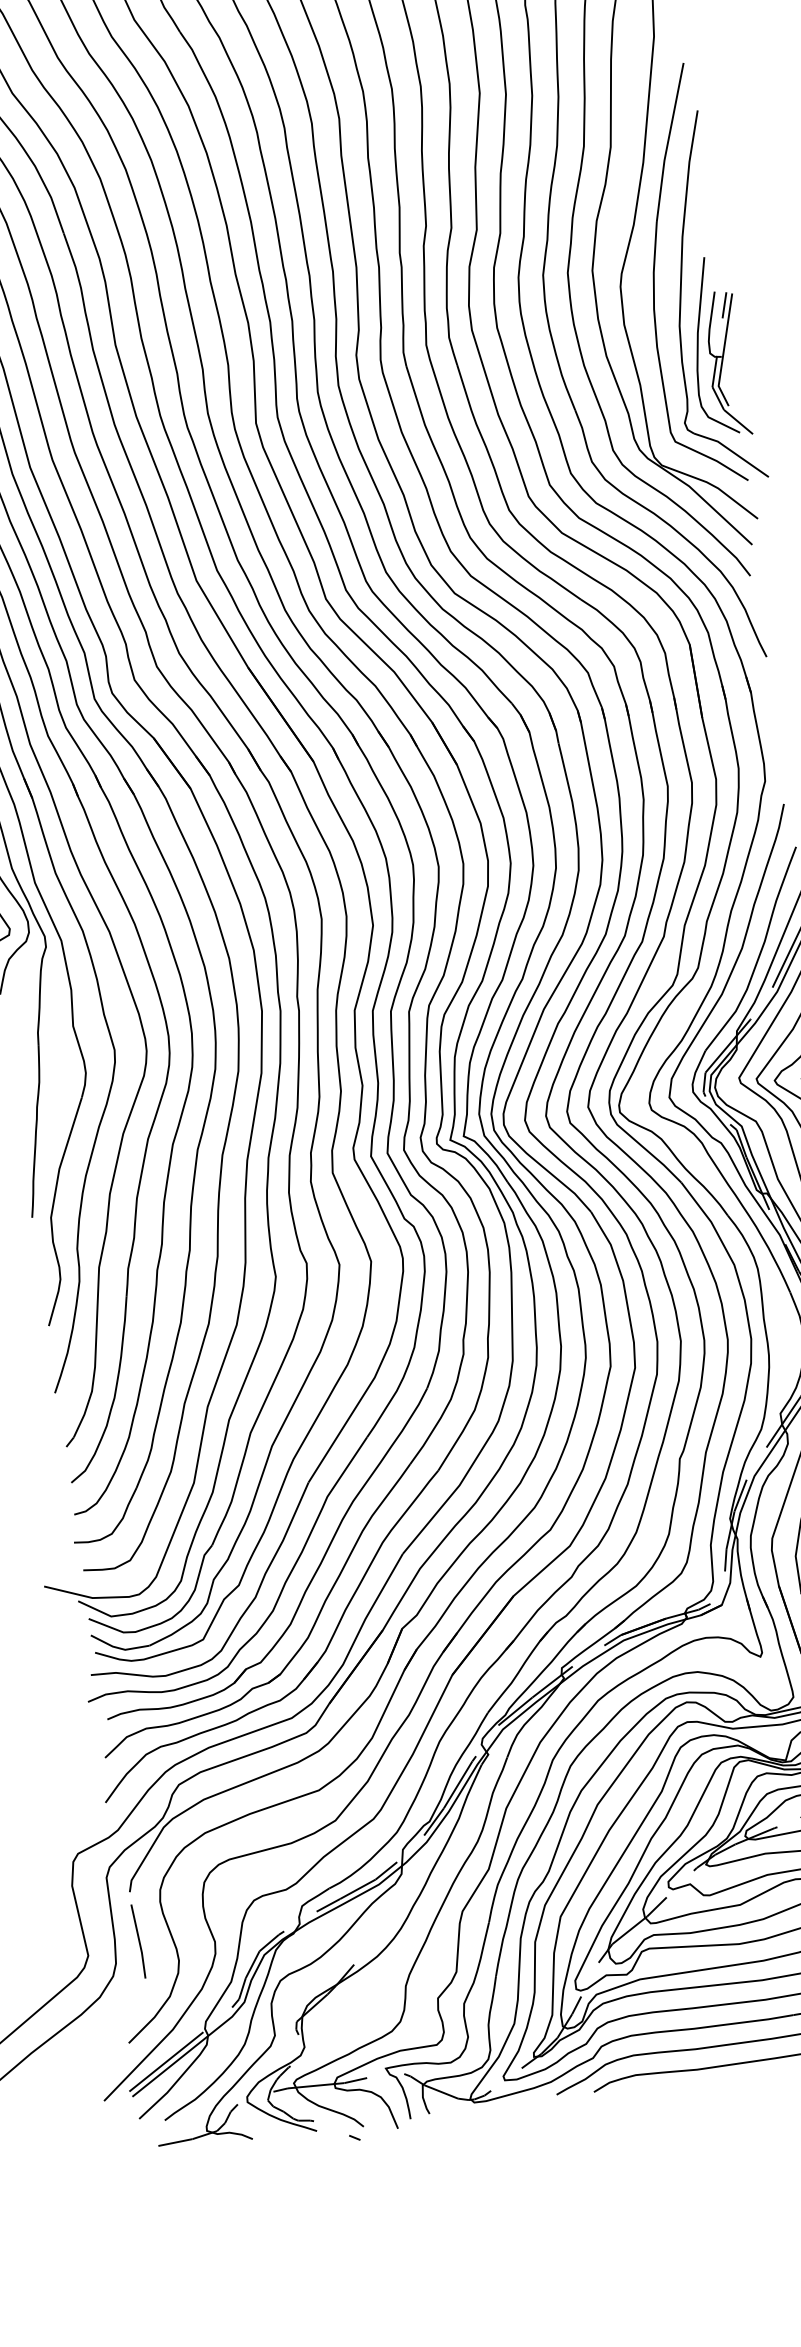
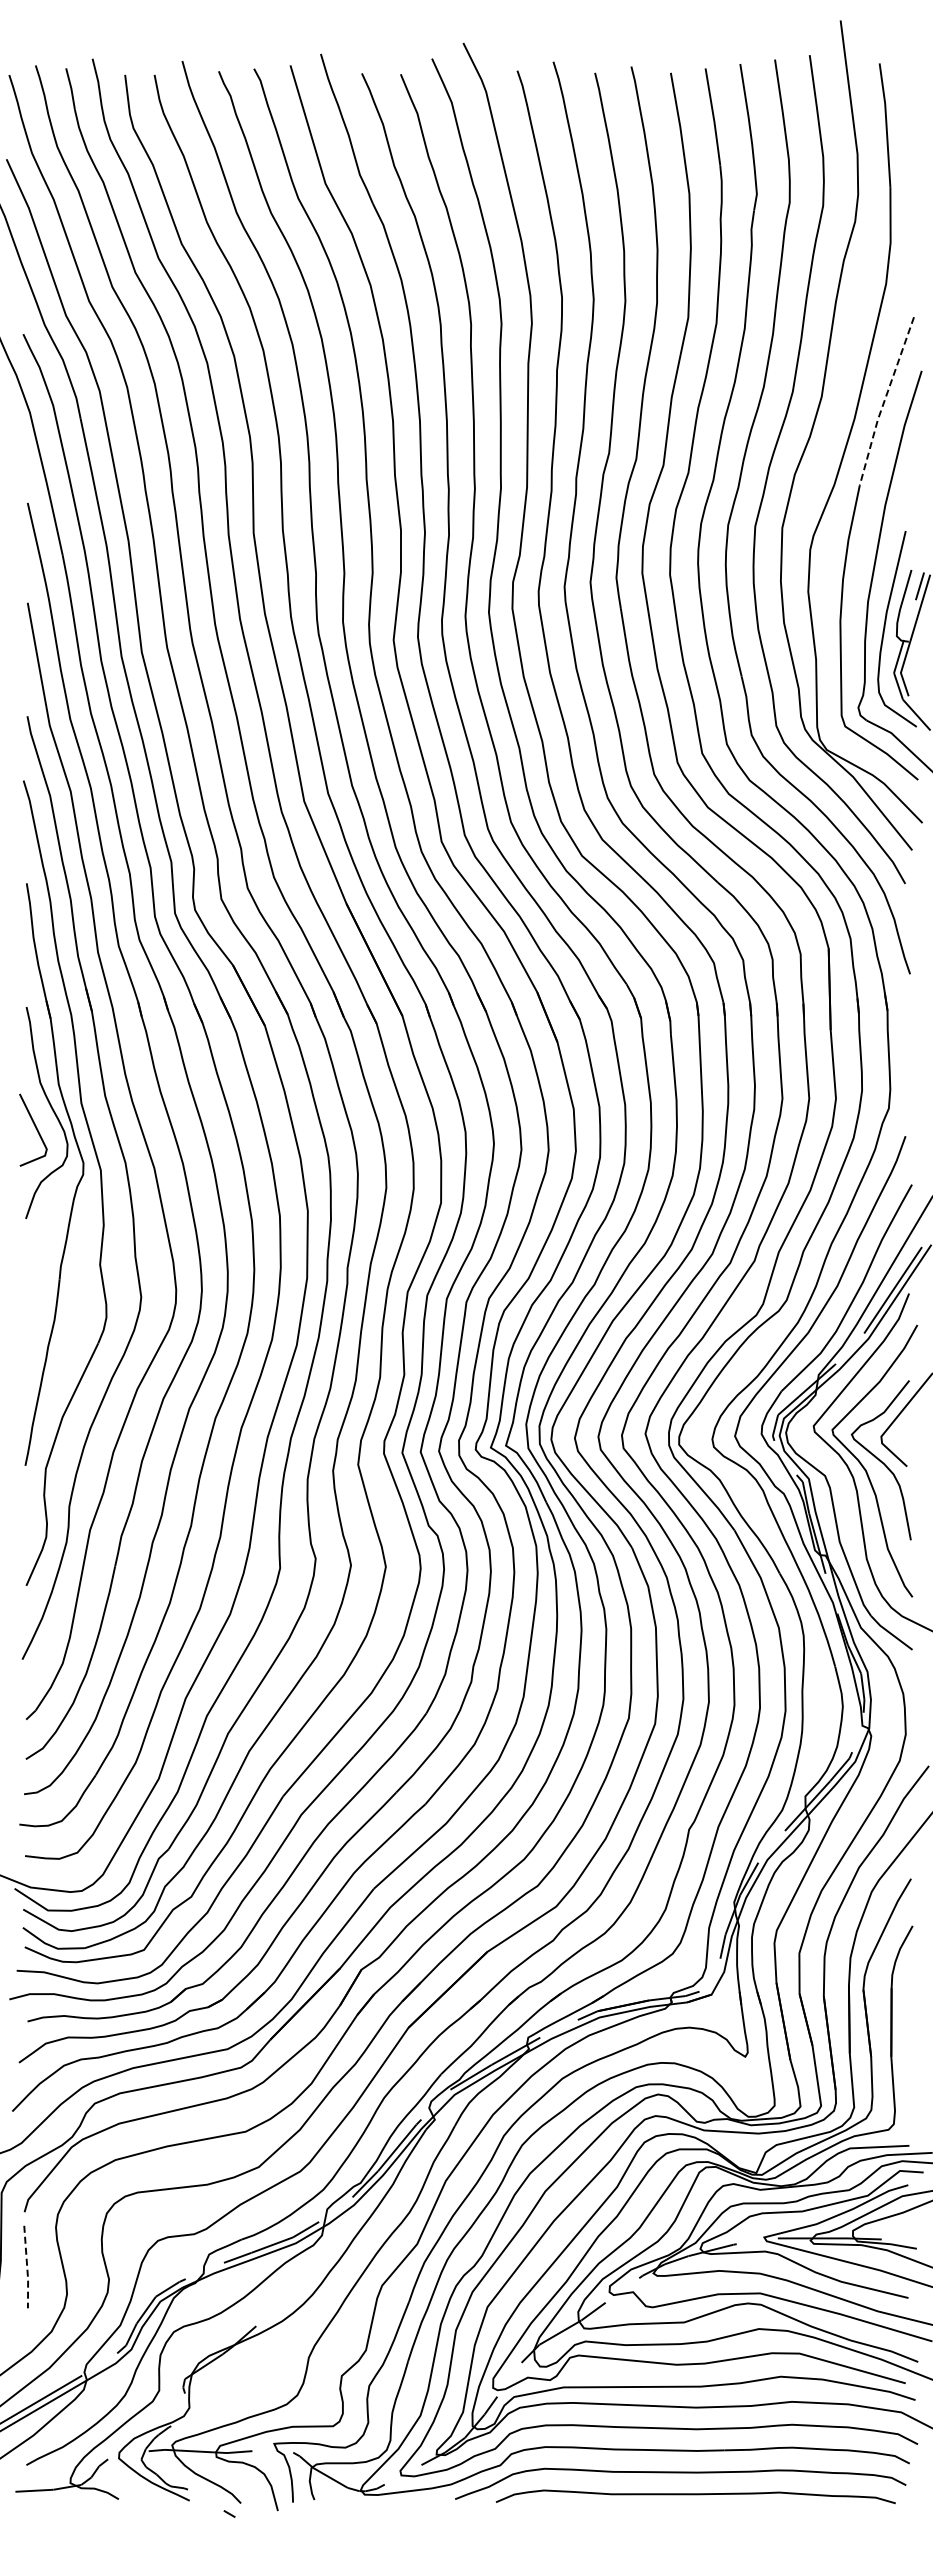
line: (668, 143) -> (884, 401), solid -> dashed
line: (139, 1942) -> (27, 2268), solid -> dashed

